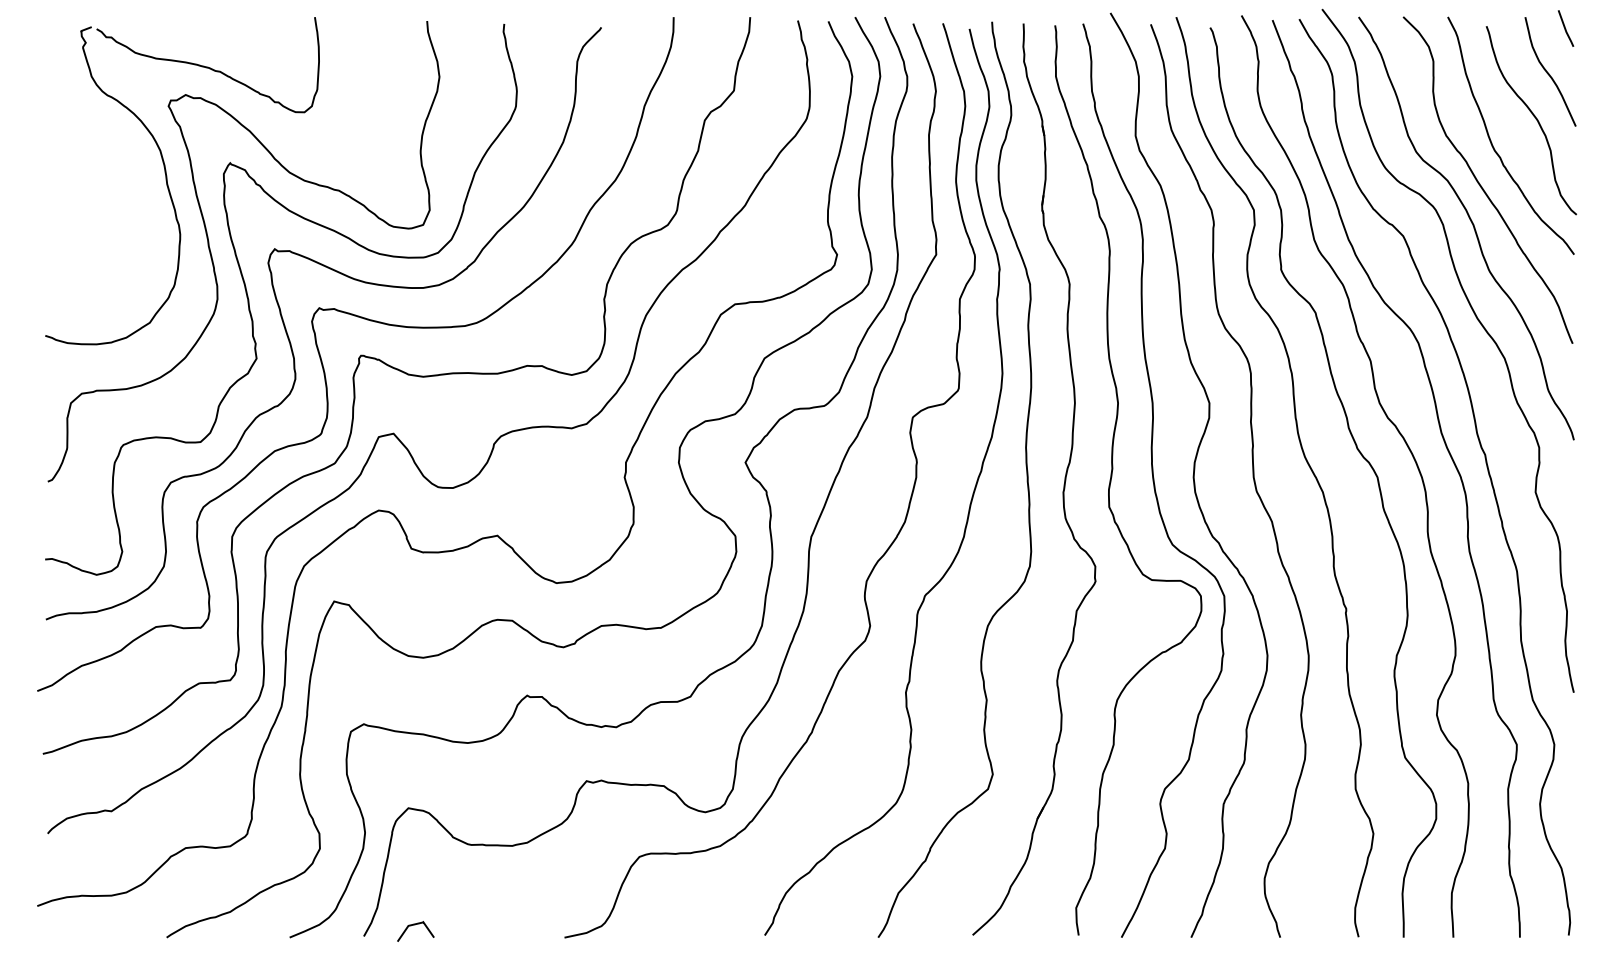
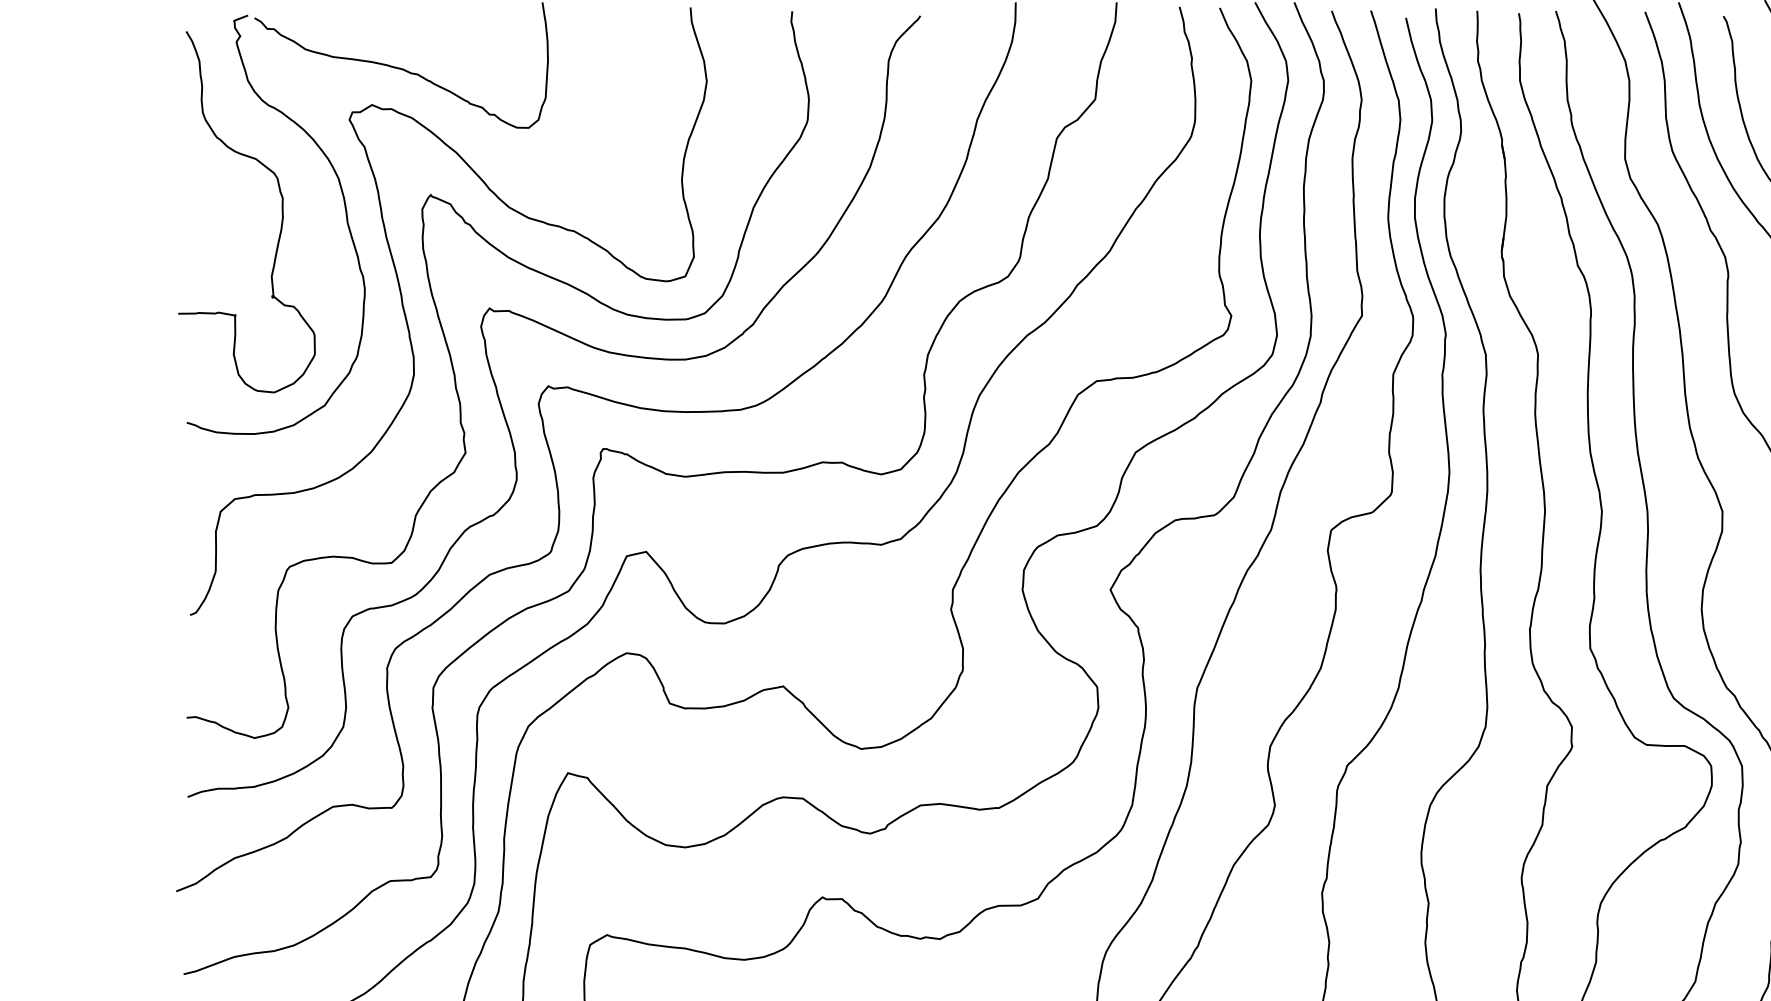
curve: (116, 183) -> (280, 221), added

